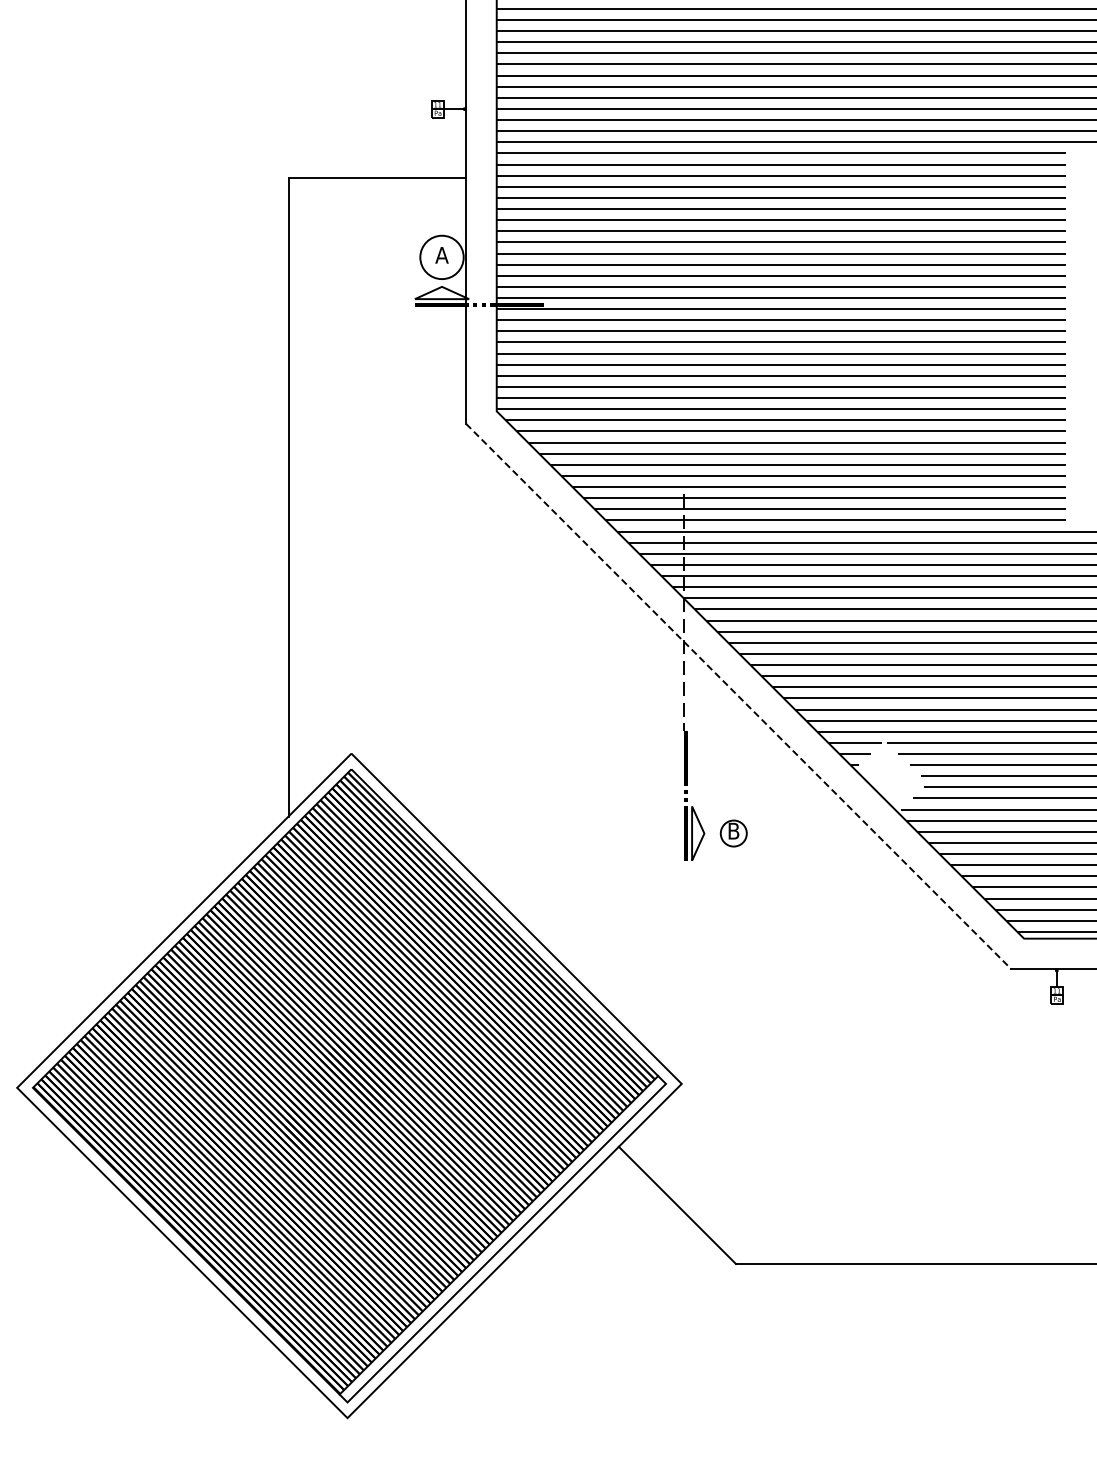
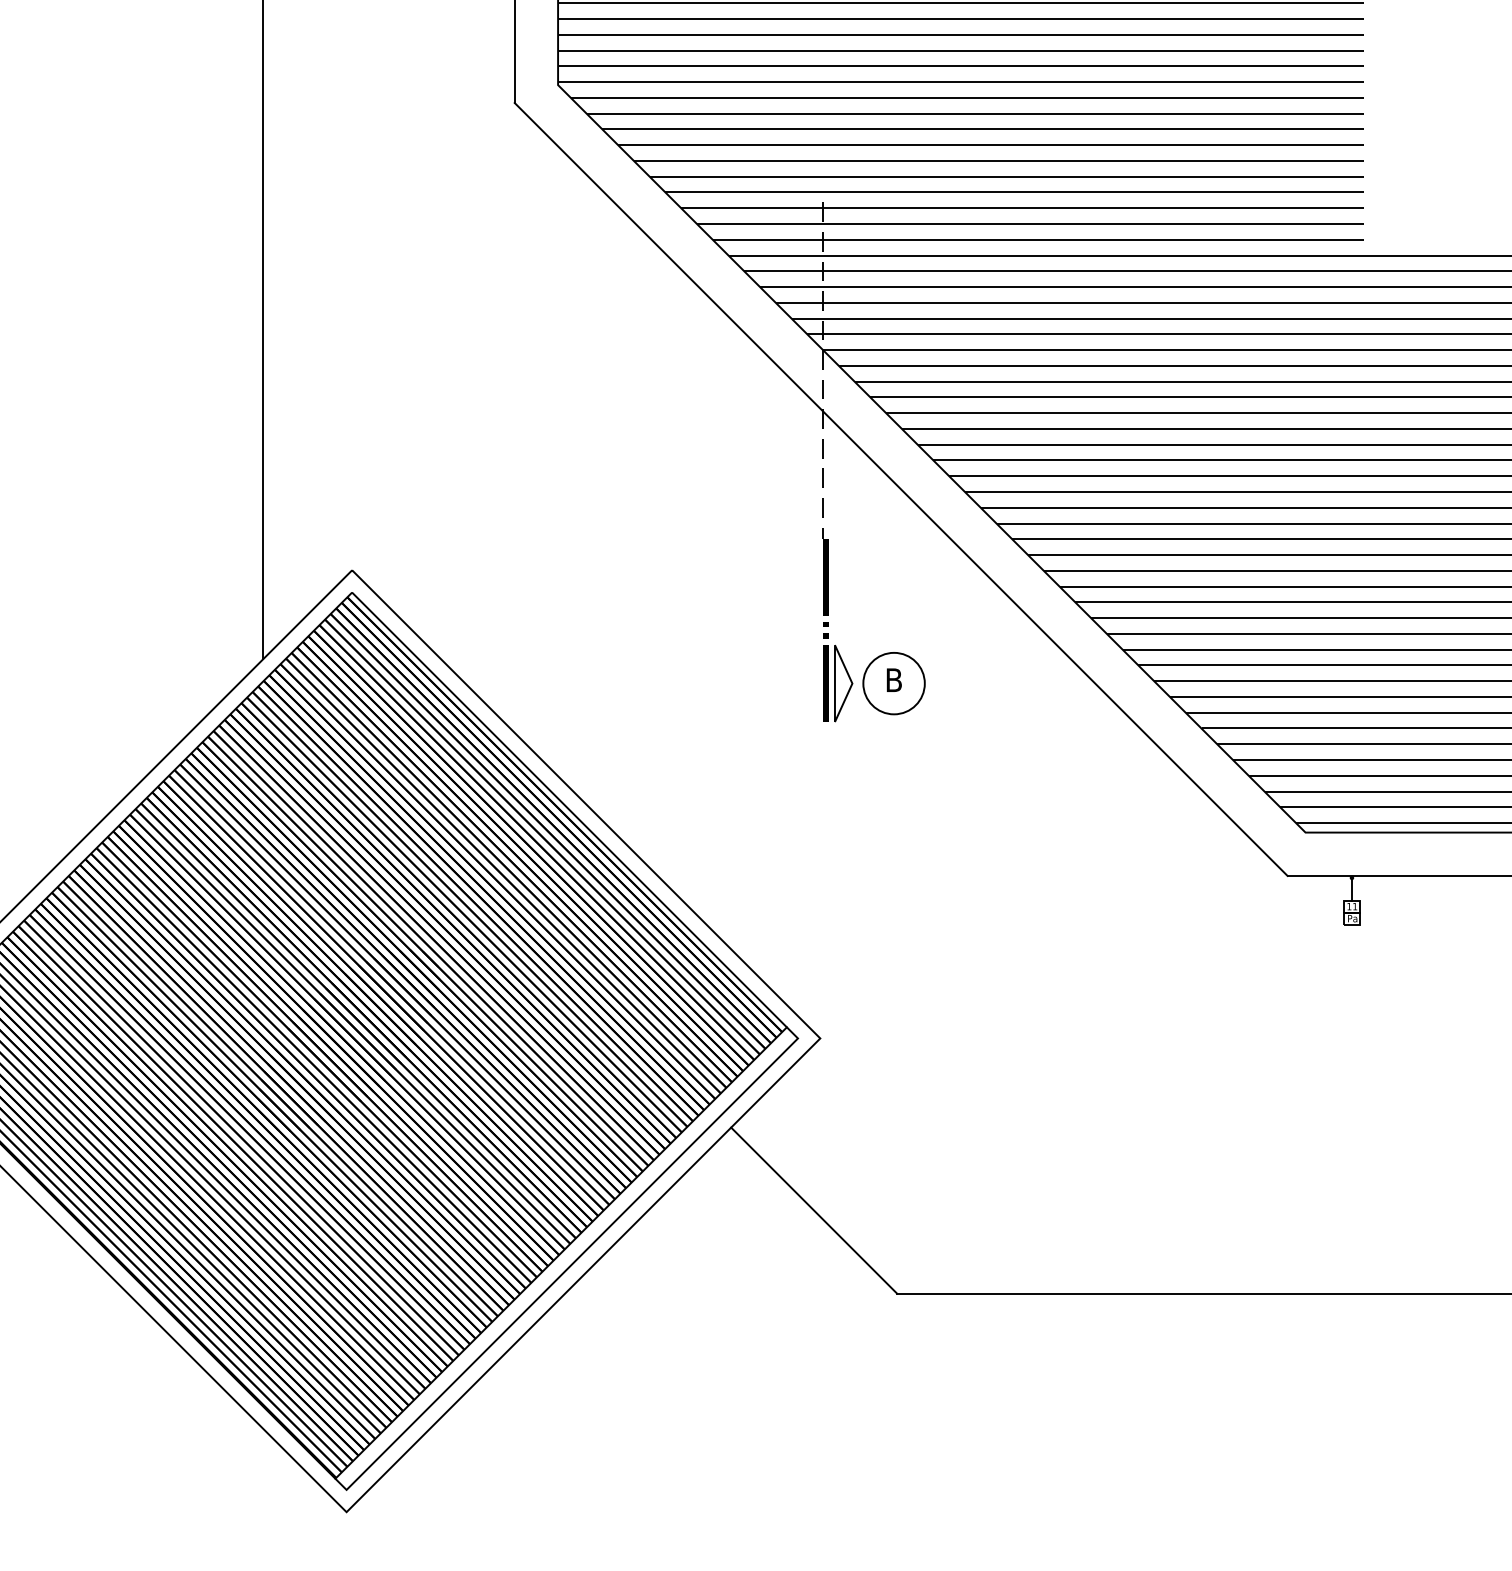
line: (738, 696) -> (900, 489), dashed -> solid
hatch: (891, 775) -> (1117, 601), added
circle: (733, 833) -> (893, 683), size x1.67

